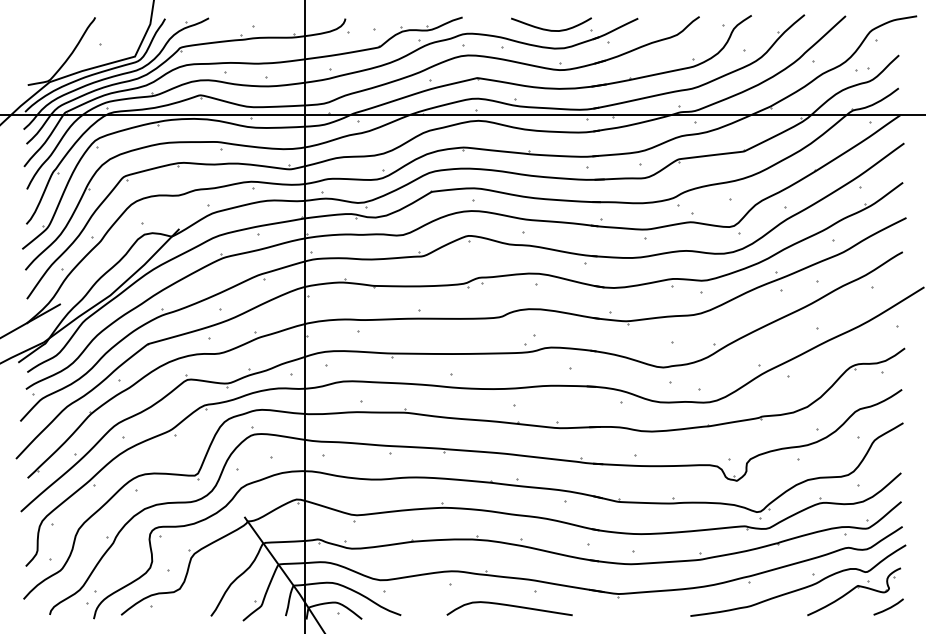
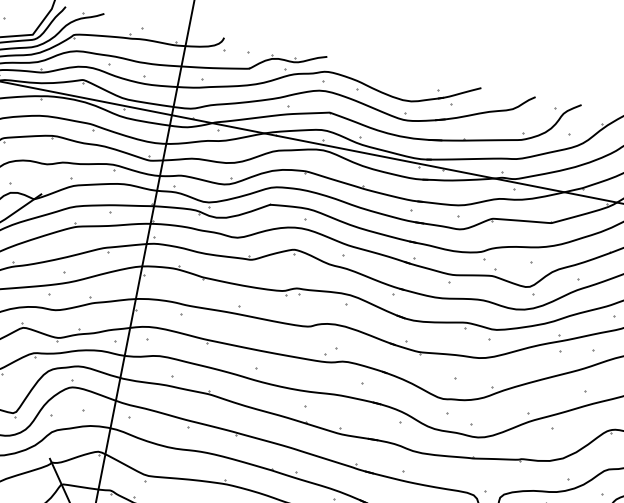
curve: (550, 29) -> (402, 82), removed

